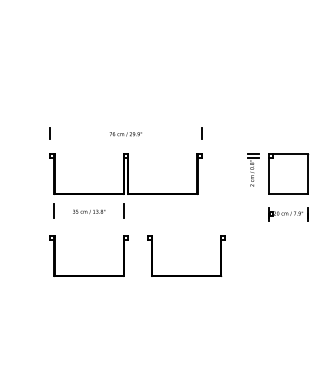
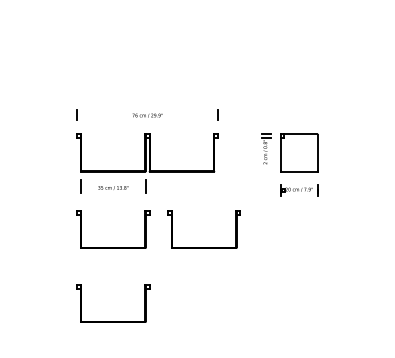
part: (89, 355) -> (113, 321), added

